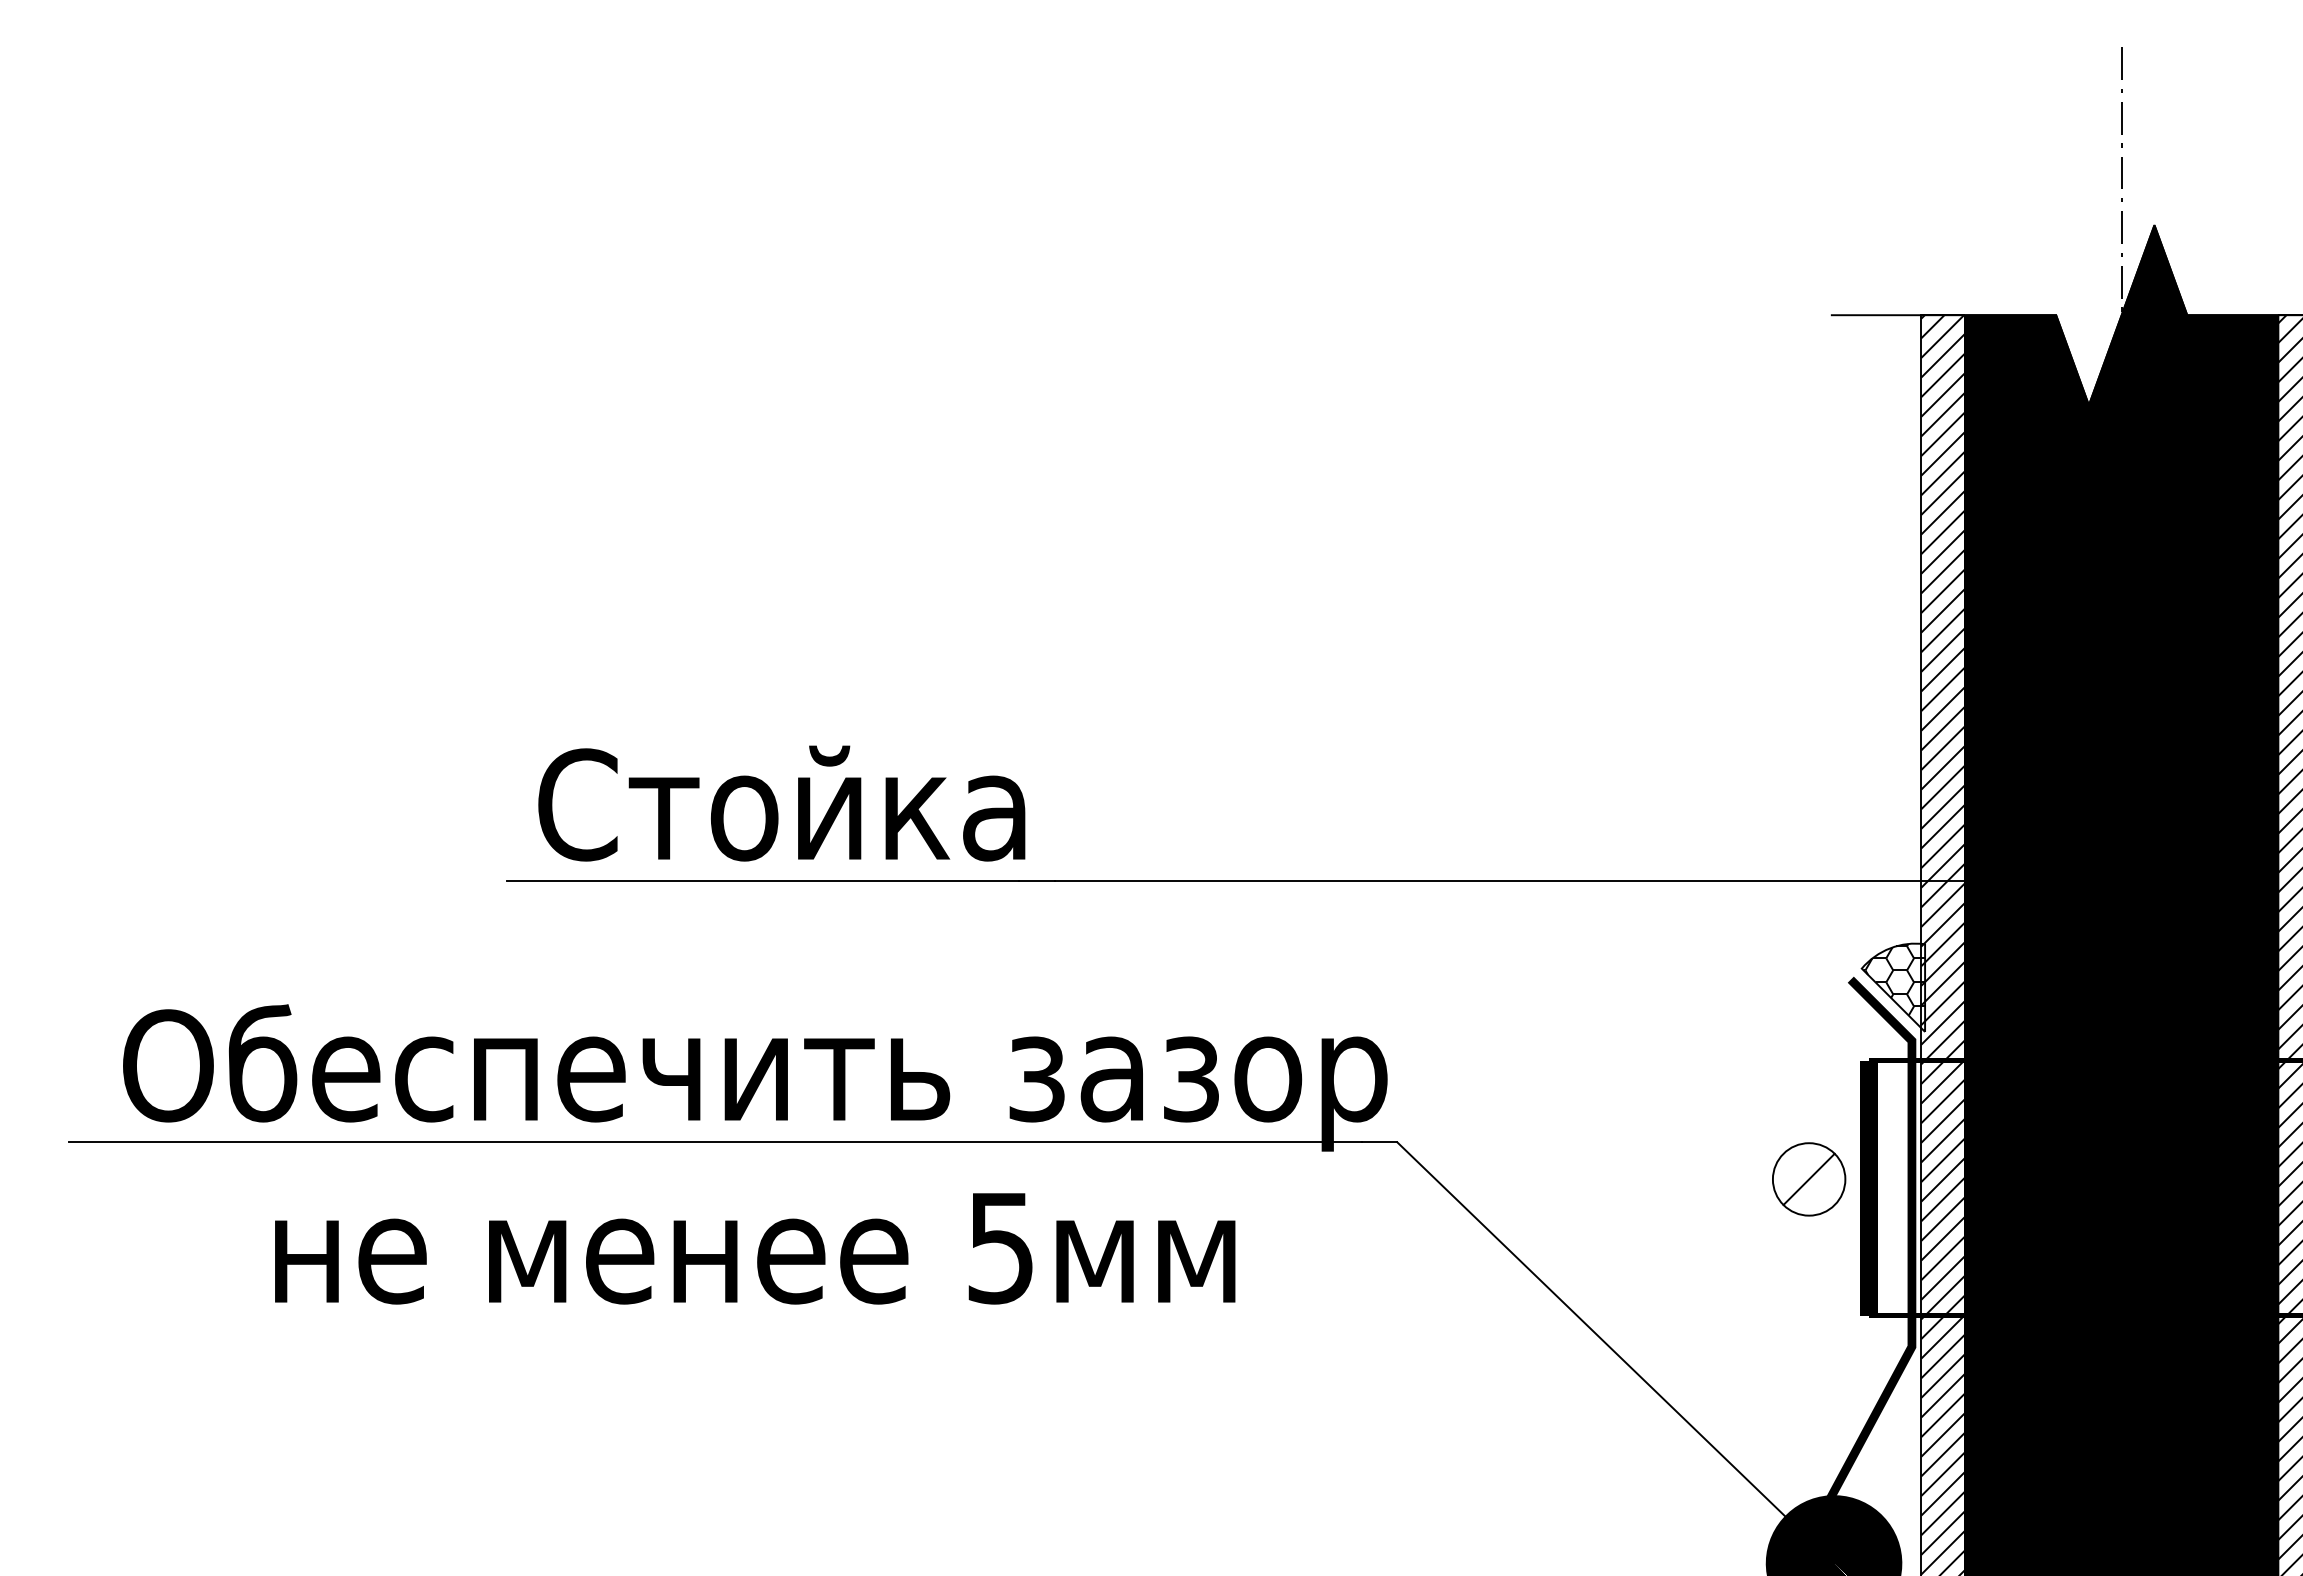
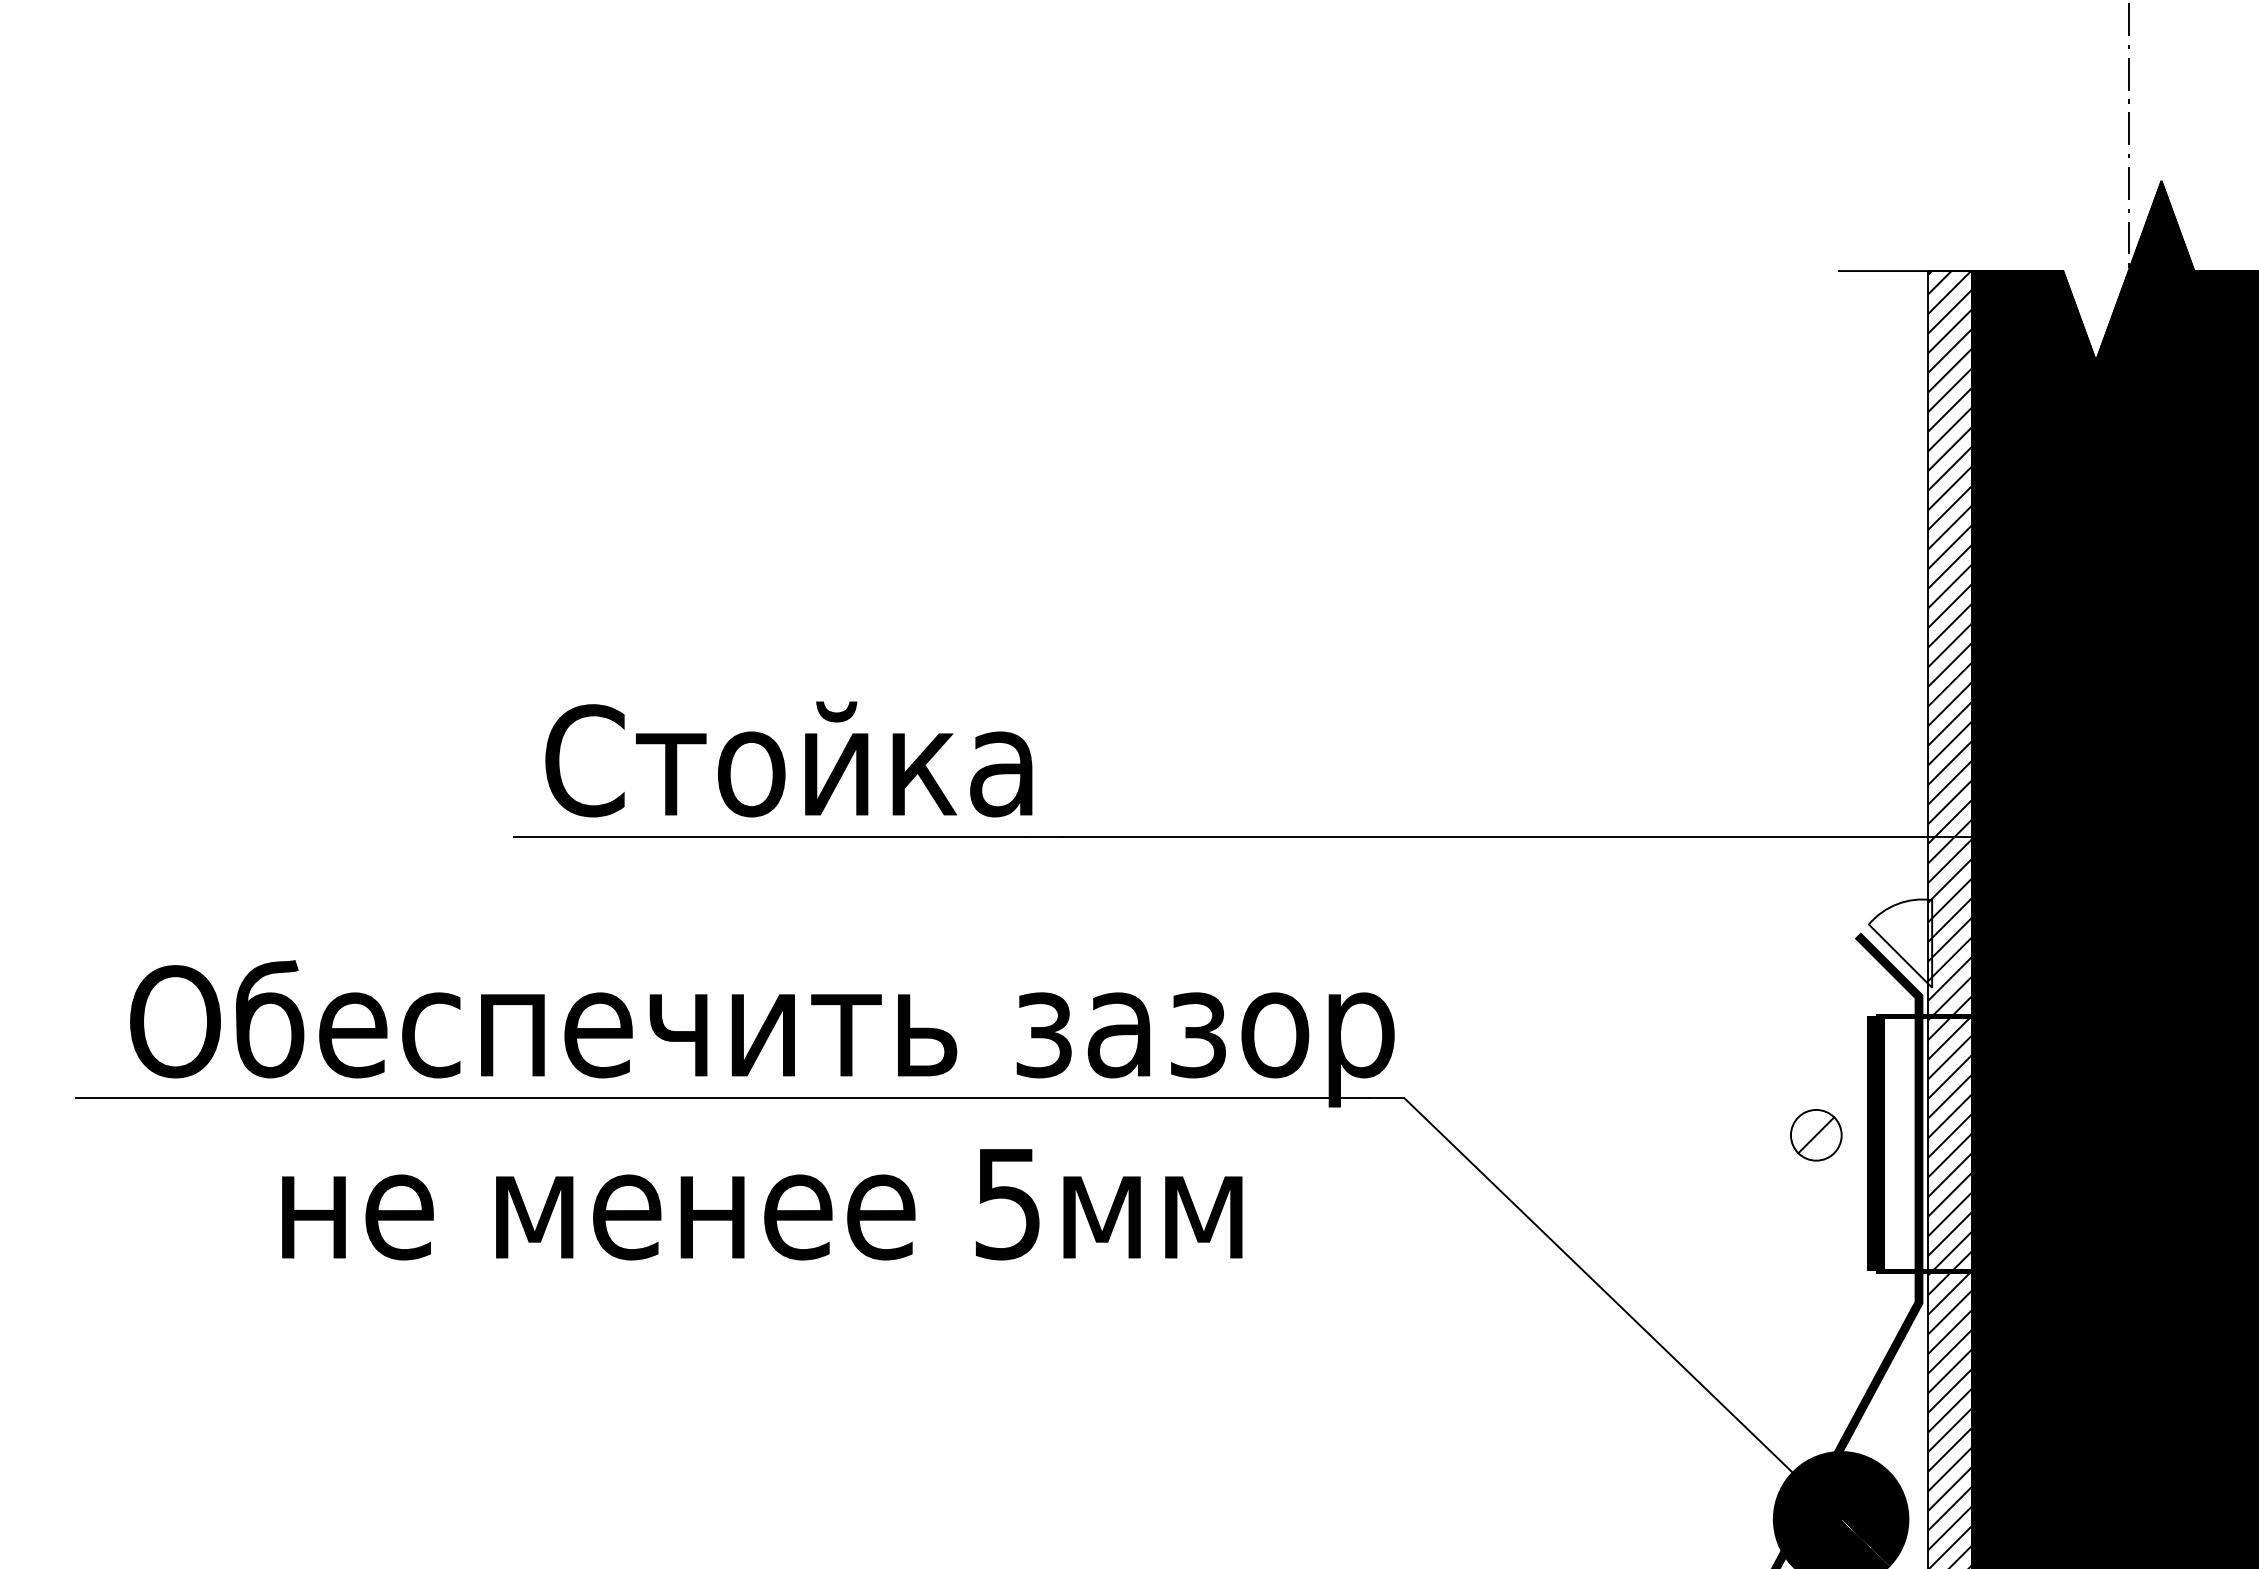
hatch: (1894, 986) -> (1901, 942), removed
part: (1809, 1179) -> (1816, 1135), size x0.7

